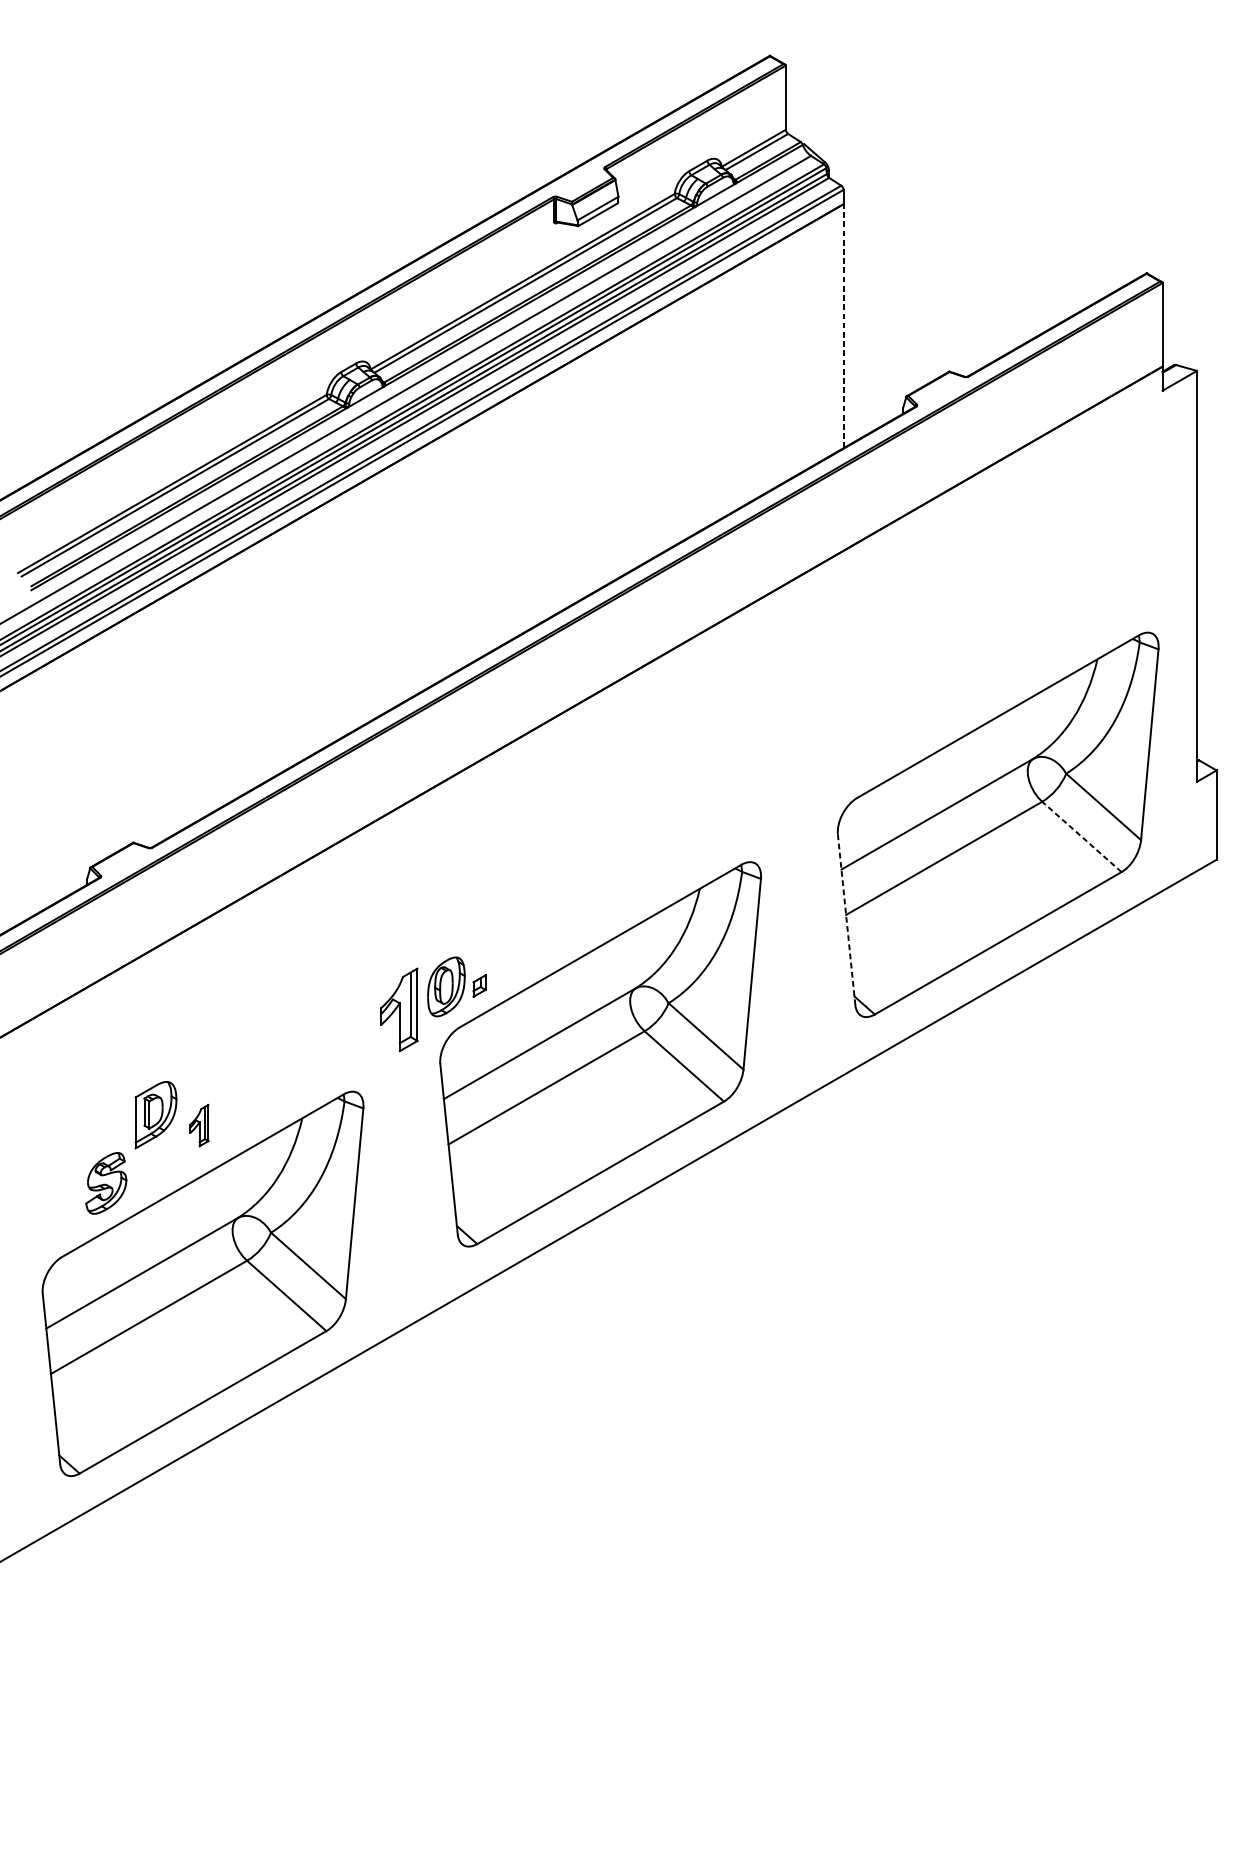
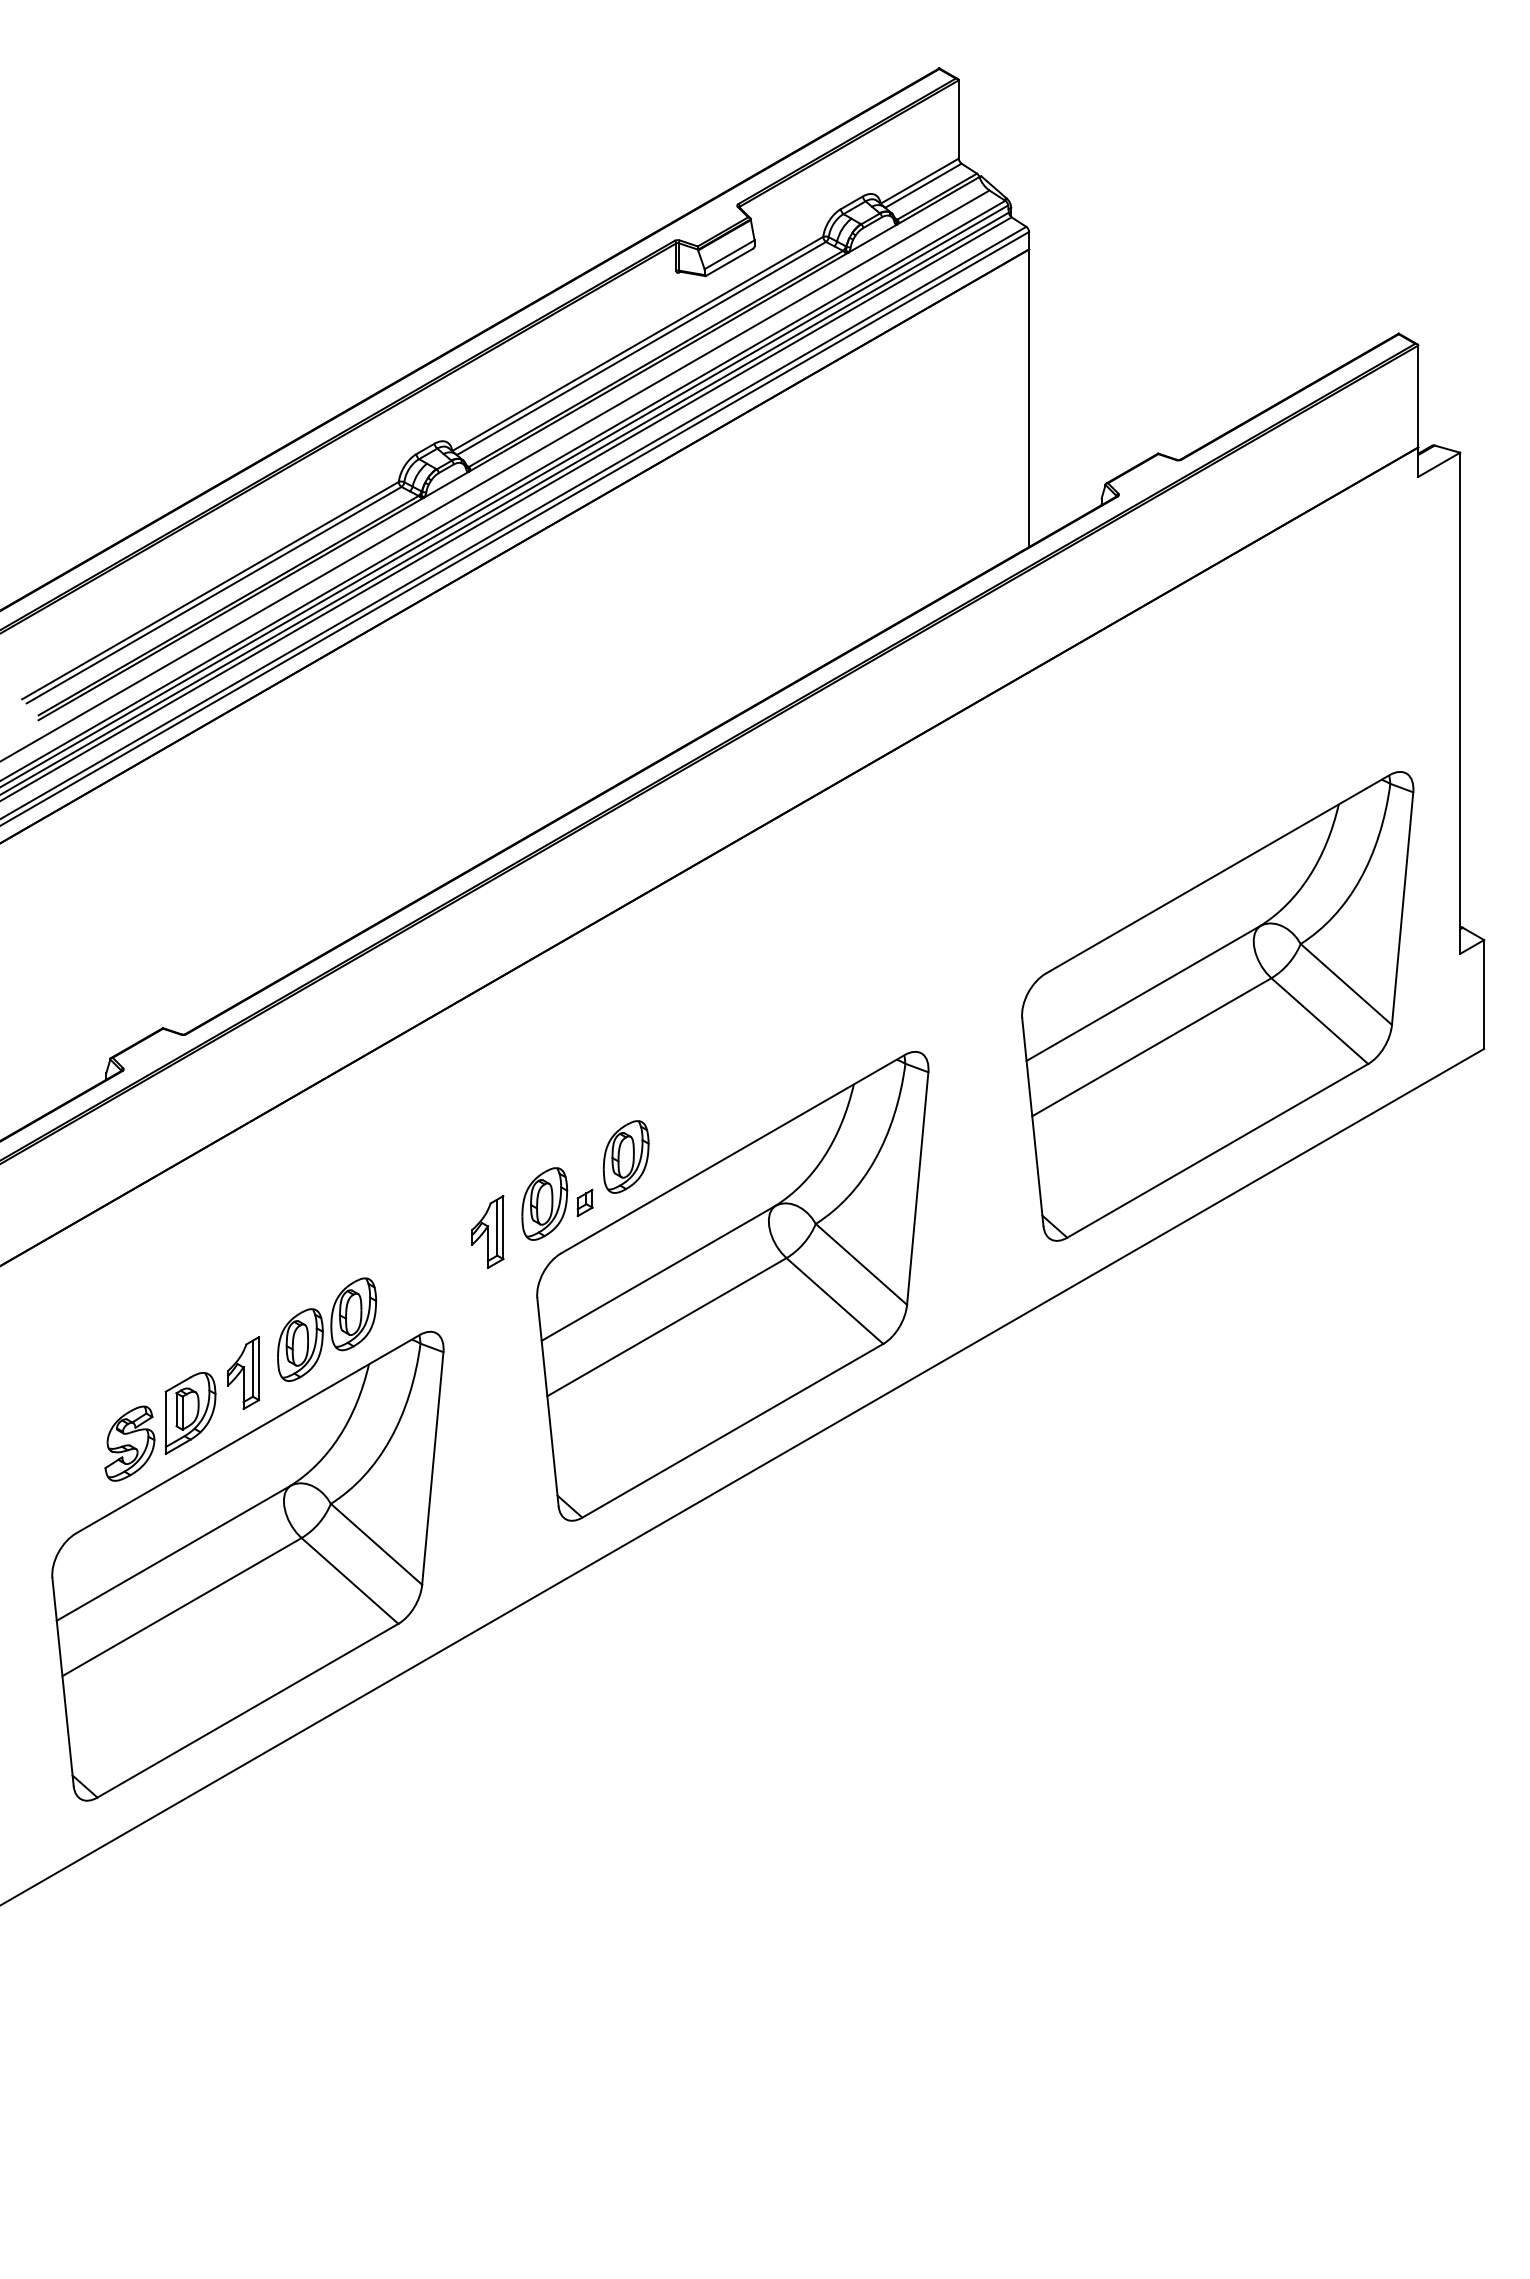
line: (843, 326) -> (1029, 398), dashed -> solid
line: (1081, 837) -> (1319, 1021), dashed -> solid
line: (846, 920) -> (1032, 1122), dashed -> solid
part: (512, 947) -> (625, 1156), added
part: (399, 1009) -> (487, 1231), size x0.71
part: (268, 1089) -> (327, 1329), added
part: (155, 1115) -> (190, 1413), moved
part: (199, 1125) -> (243, 1373), size x1.43

